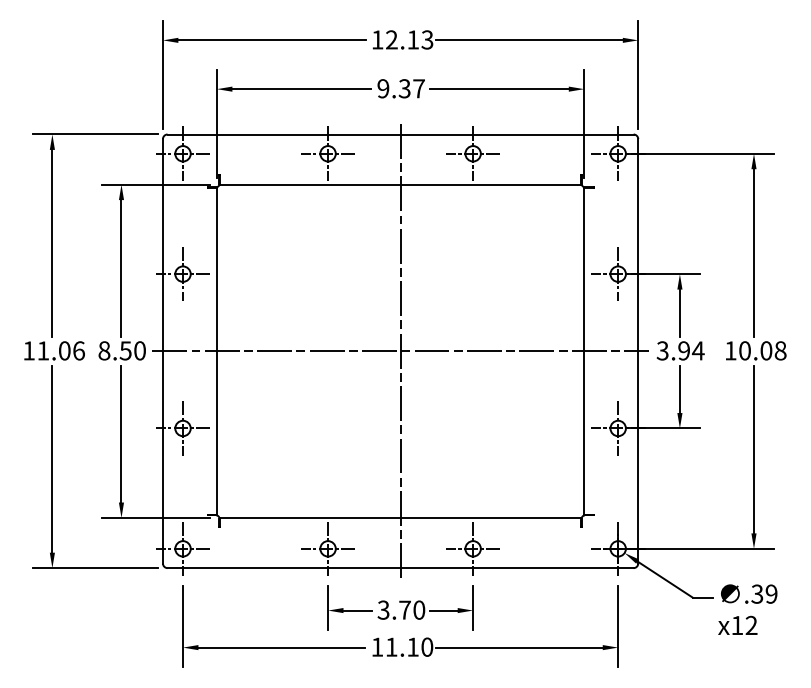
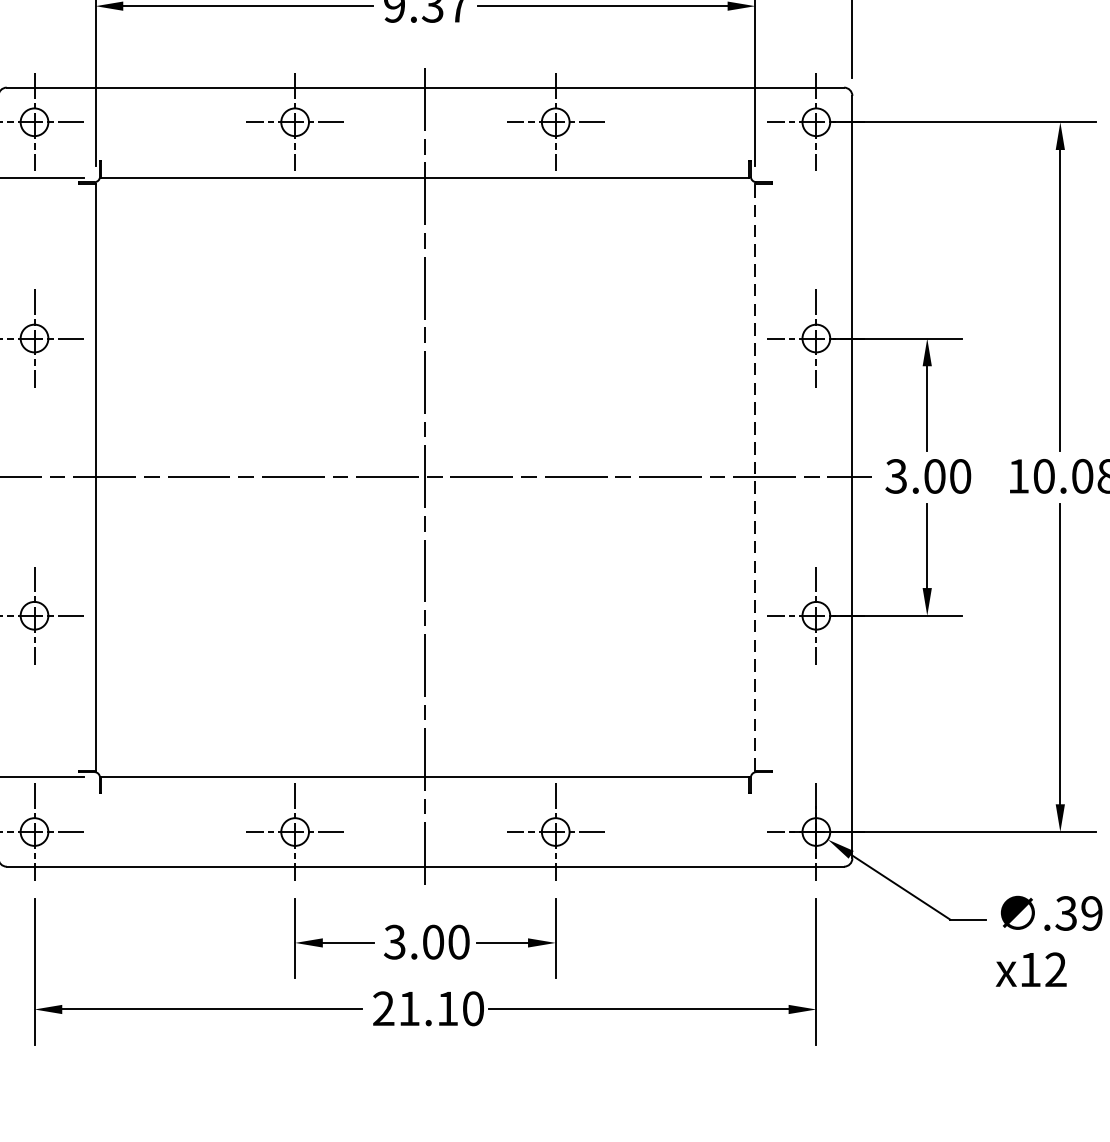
line: (584, 350) -> (755, 475), solid -> dashed
text: (691, 350) -> (948, 475), 3.94 -> 3.00
text: (404, 609) -> (432, 941), 3.70 -> 3.00
text: (377, 646) -> (383, 1007), 11.10 -> 21.10

